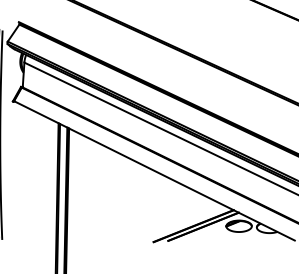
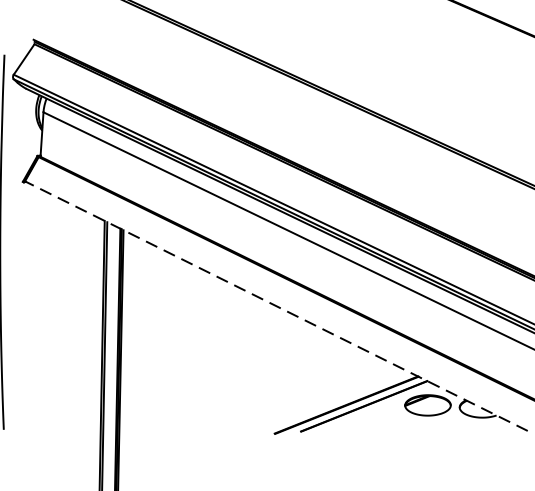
line: (154, 170) -> (276, 305), solid -> dashed

